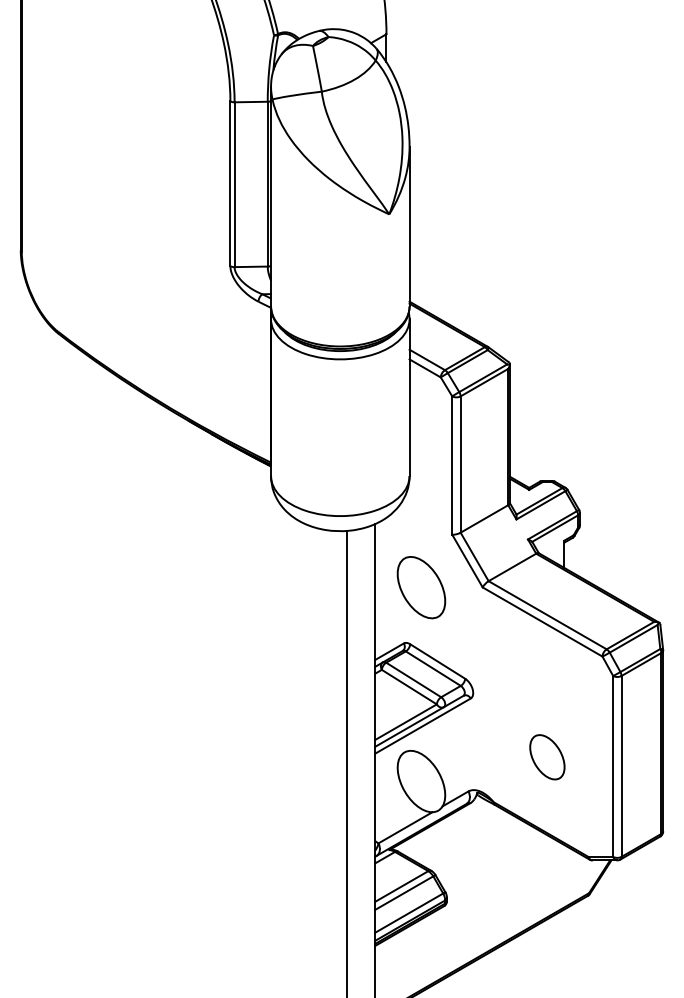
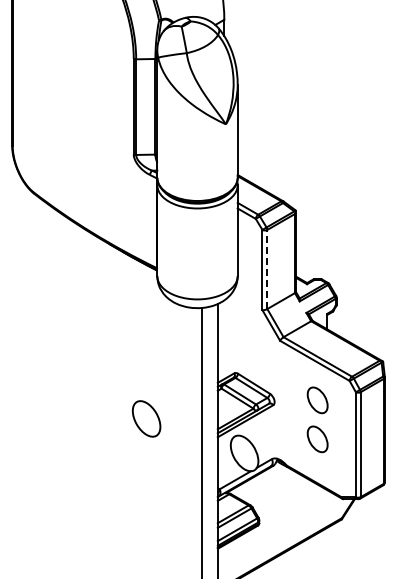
line: (460, 464) -> (267, 269), solid -> dashed
part: (421, 586) -> (146, 418), moved
part: (547, 690) -> (317, 400), added

